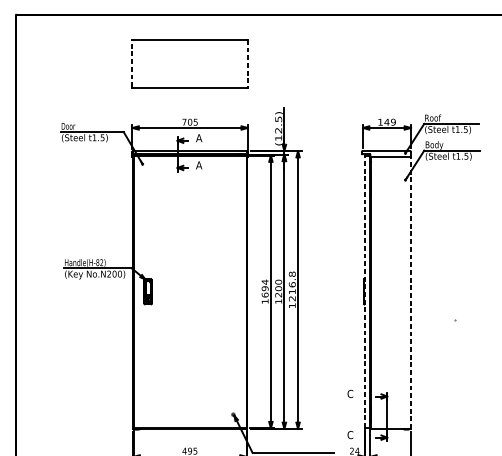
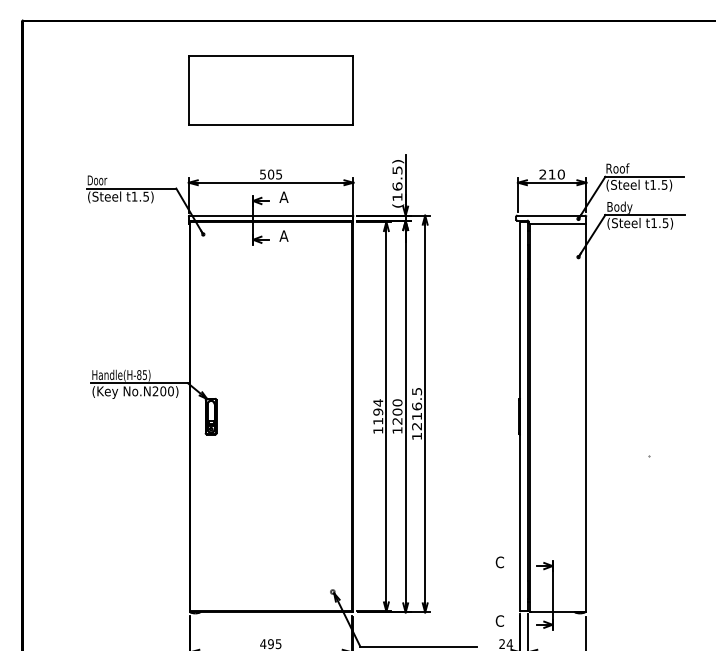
line: (132, 63) -> (188, 90), dashed -> solid
line: (247, 63) -> (353, 90), dashed -> solid
text: (184, 122) -> (262, 174), 705 -> 505
text: (386, 122) -> (551, 174), 149 -> 210
text: (278, 130) -> (397, 186), (12.5) -> (16.5)
text: (101, 263) -> (144, 375), Handle(H-82) -> Handle(H-85)
text: (292, 274) -> (417, 391), 1216.8 -> 1216.5
line: (364, 291) -> (520, 416), dashed -> solid
line: (410, 292) -> (585, 417), dashed -> solid
text: (265, 294) -> (378, 420), 1694 -> 1194

